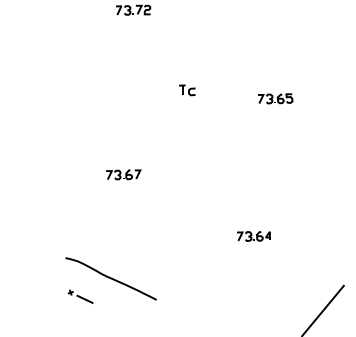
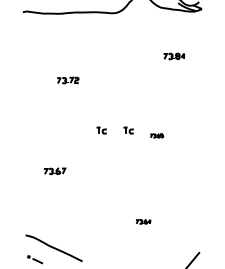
part: (230, 90) -> (128, 130), added
part: (275, 98) -> (156, 135), size x0.6
part: (124, 173) -> (55, 170), moved
part: (254, 235) -> (143, 221), size x0.7

